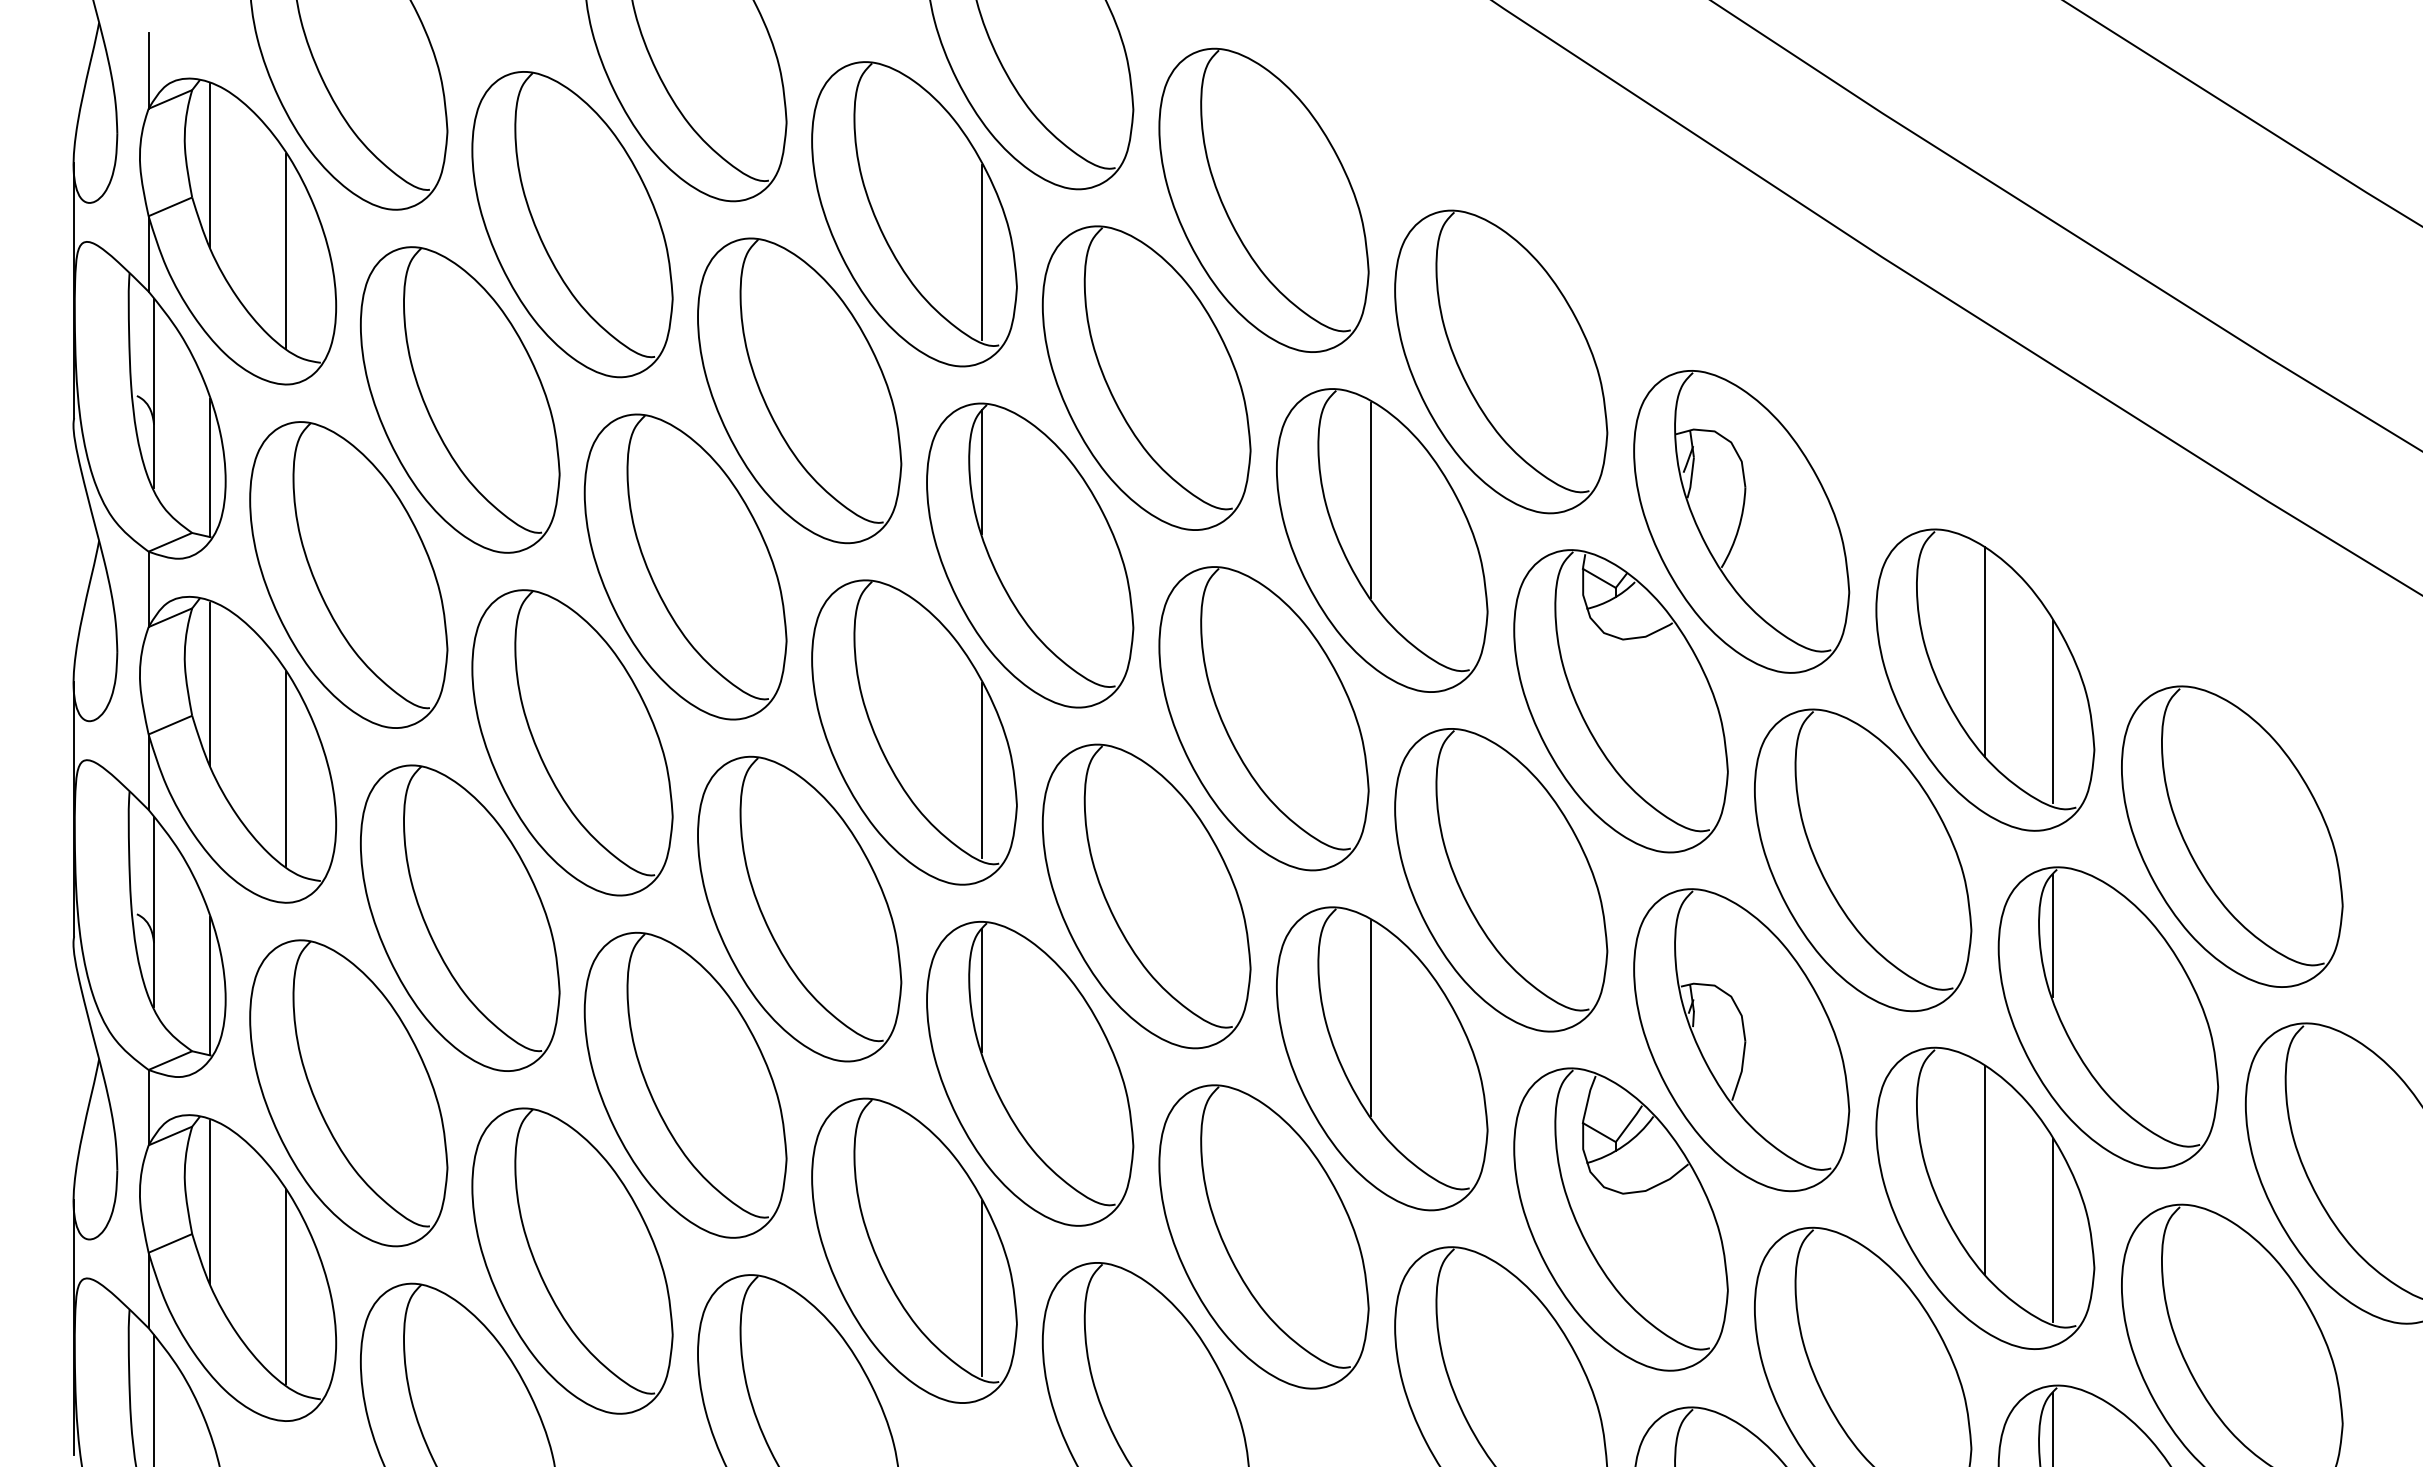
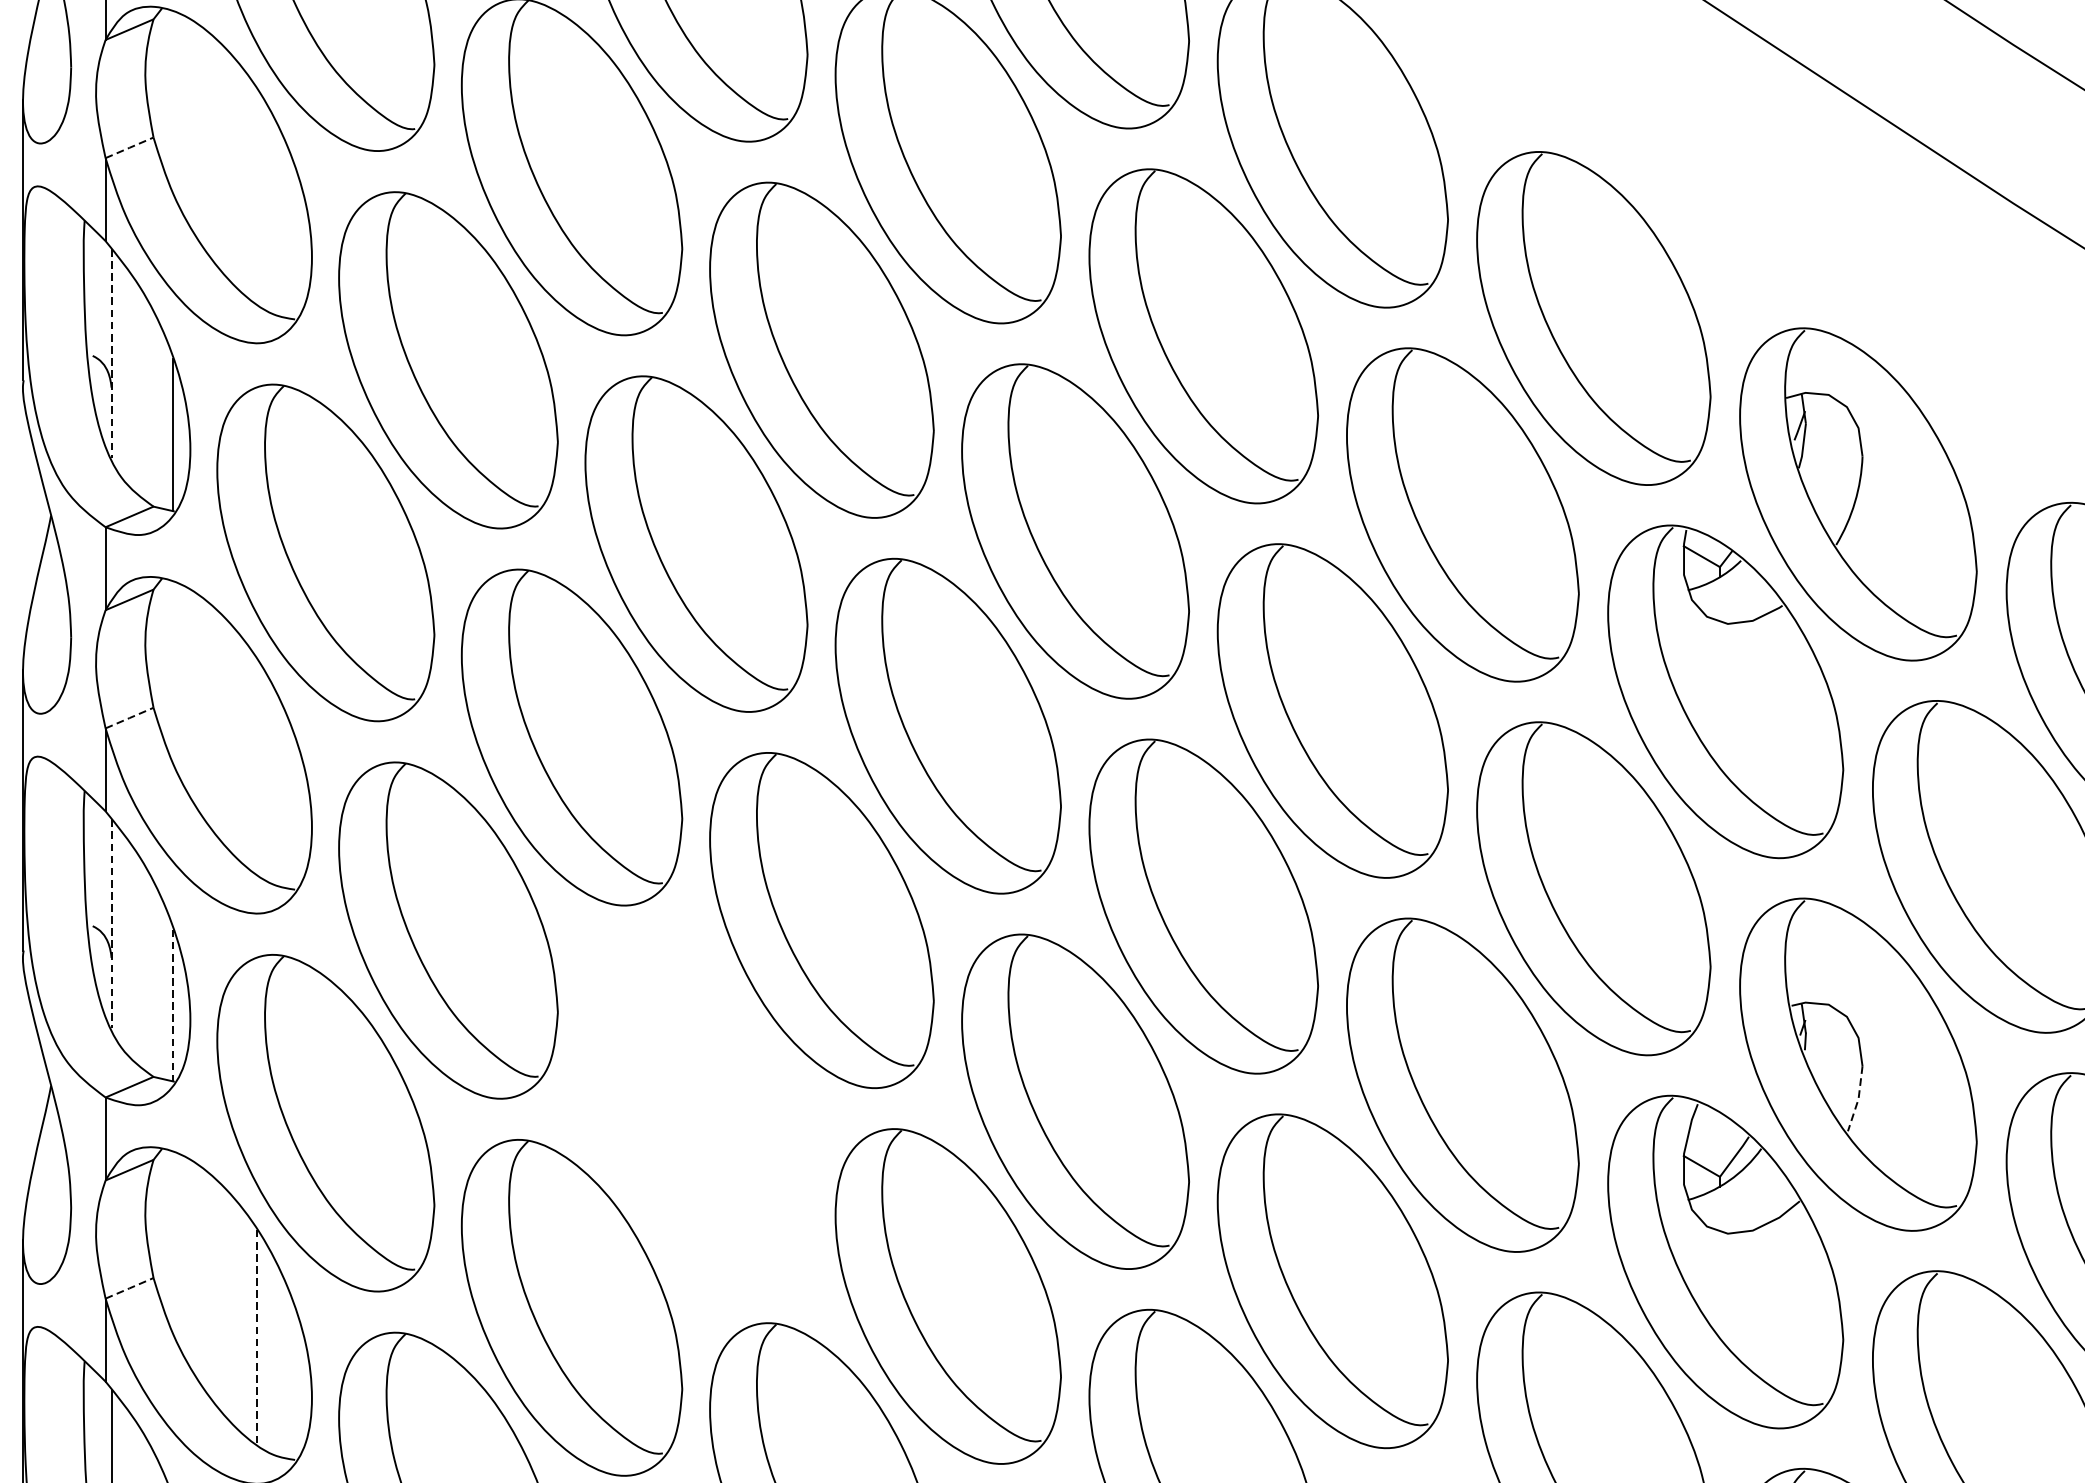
line: (209, 165) -> (172, 102), removed
line: (170, 206) -> (129, 147), solid -> dashed
line: (286, 250) -> (257, 195), removed
line: (982, 251) -> (1023, 196), removed
line: (154, 393) -> (112, 353), solid -> dashed
line: (982, 472) -> (1023, 440), removed
line: (1371, 499) -> (1451, 469), removed
line: (209, 683) -> (172, 672), removed
line: (170, 725) -> (129, 718), solid -> dashed
line: (286, 768) -> (257, 765), removed
line: (982, 770) -> (1023, 768), removed
line: (154, 911) -> (112, 923), solid -> dashed
line: (209, 986) -> (172, 1005), solid -> dashed
line: (982, 990) -> (1023, 1010), removed
line: (1371, 1018) -> (1451, 1040), removed
line: (1741, 1071) -> (1858, 1099), solid -> dashed
part: (685, 1084) -> (696, 1113), removed
line: (209, 1201) -> (172, 1242), removed
line: (170, 1243) -> (129, 1288), solid -> dashed
line: (286, 1287) -> (257, 1336), solid -> dashed
line: (982, 1288) -> (1023, 1337), removed

